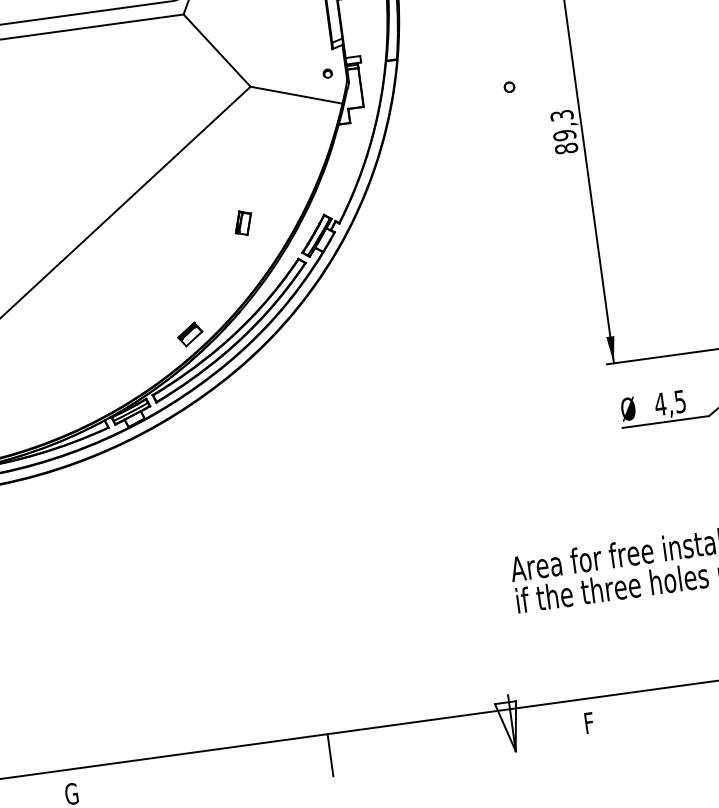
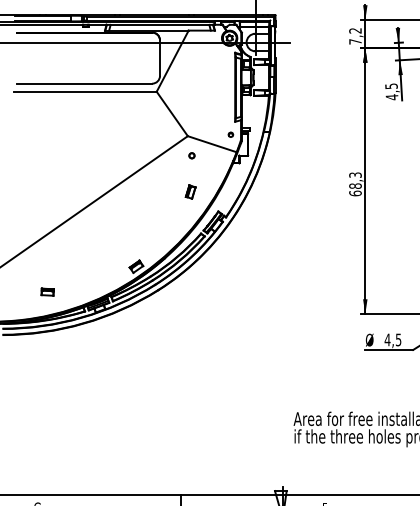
part: (508, 86) -> (191, 155), moved
text: (565, 141) -> (355, 189), 89,3 -> 68,3
part: (242, 222) -> (190, 191), moved
part: (36, 400) -> (47, 291), added

